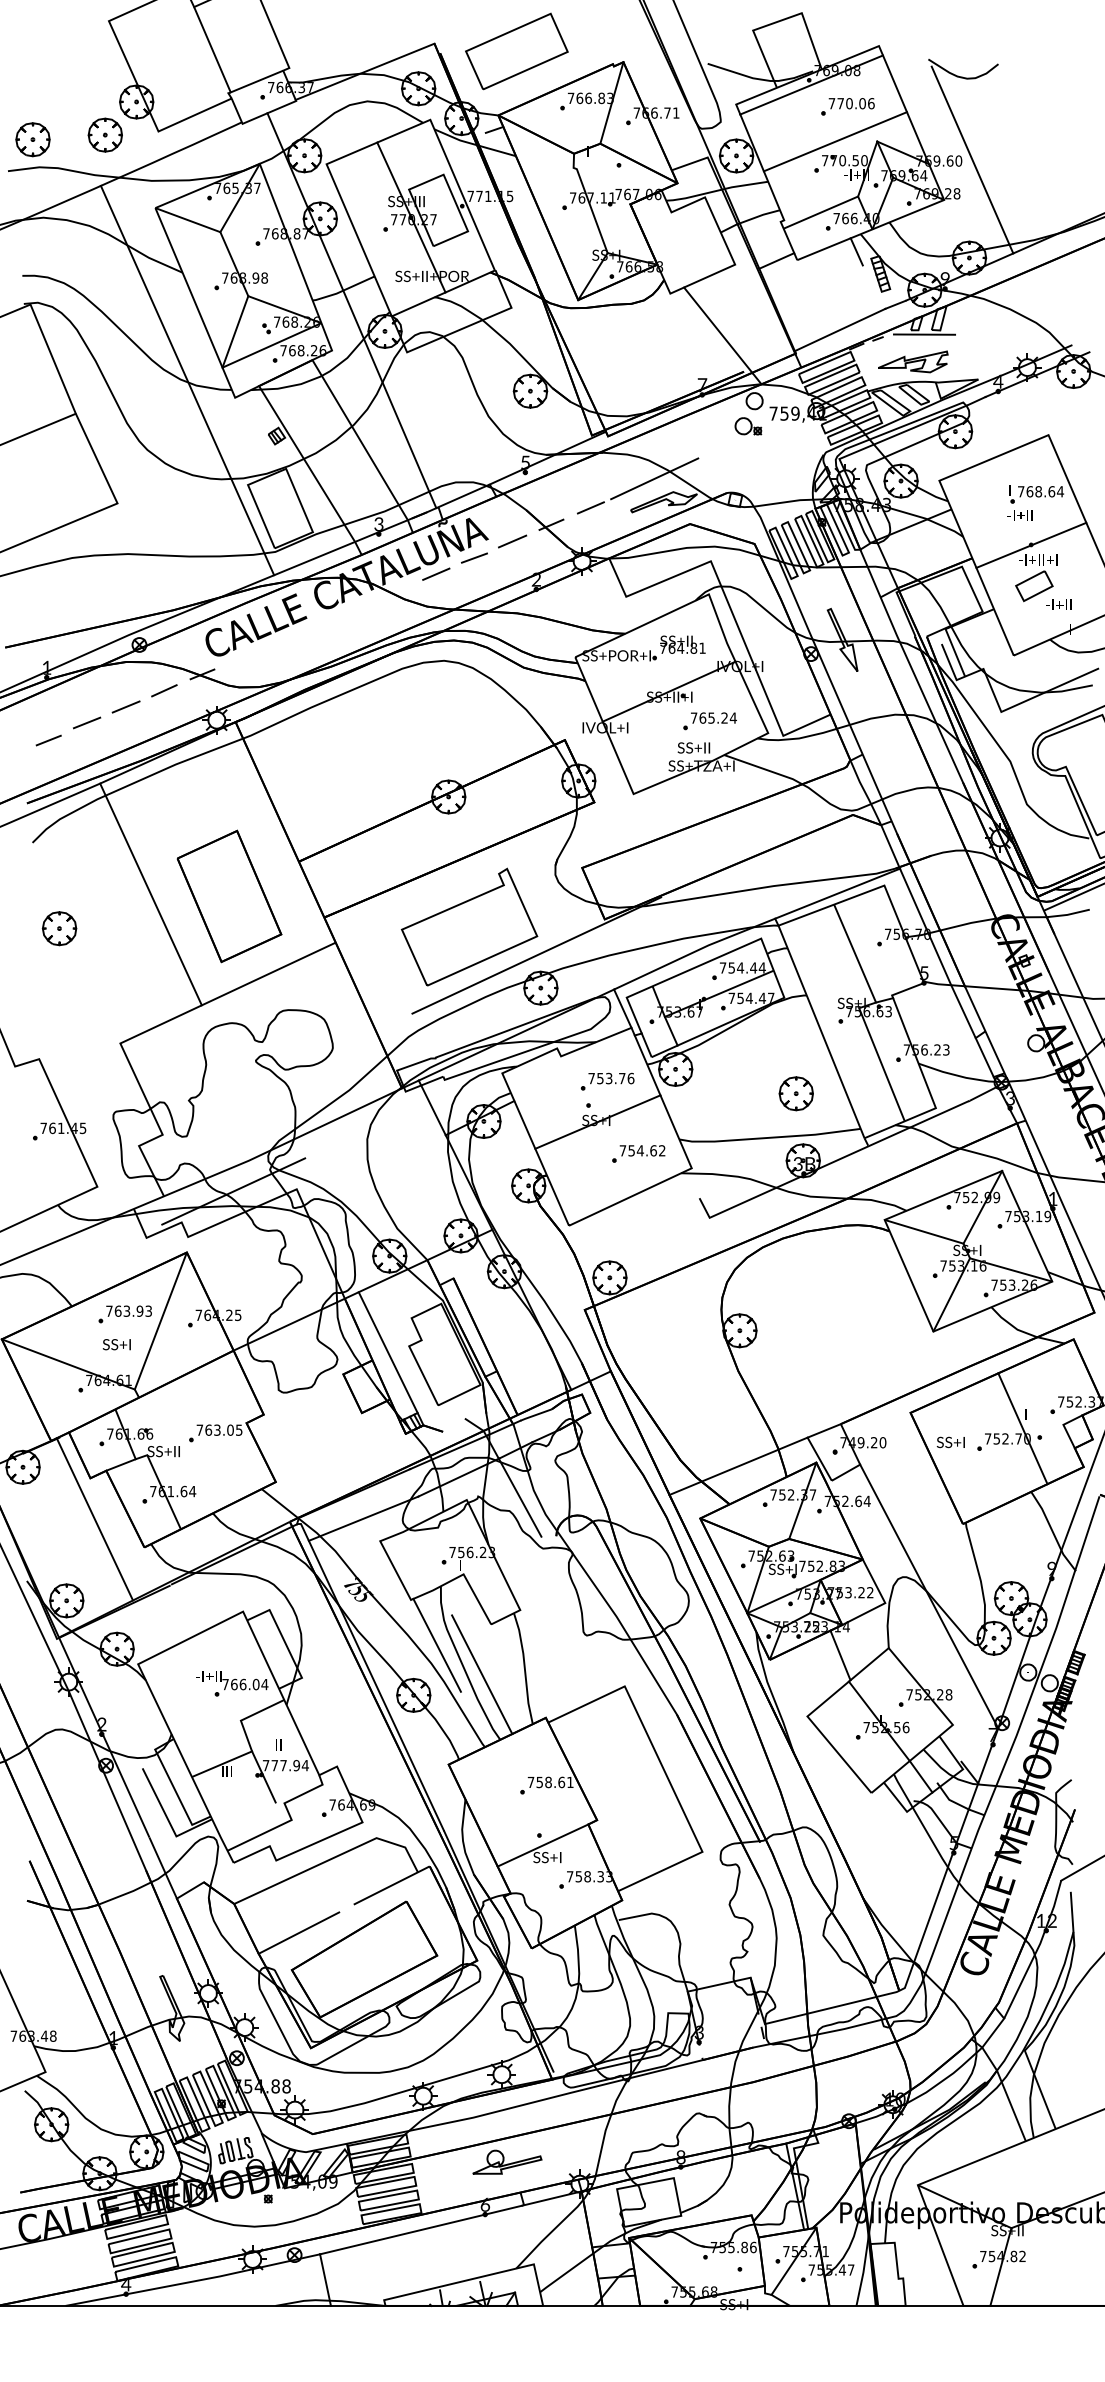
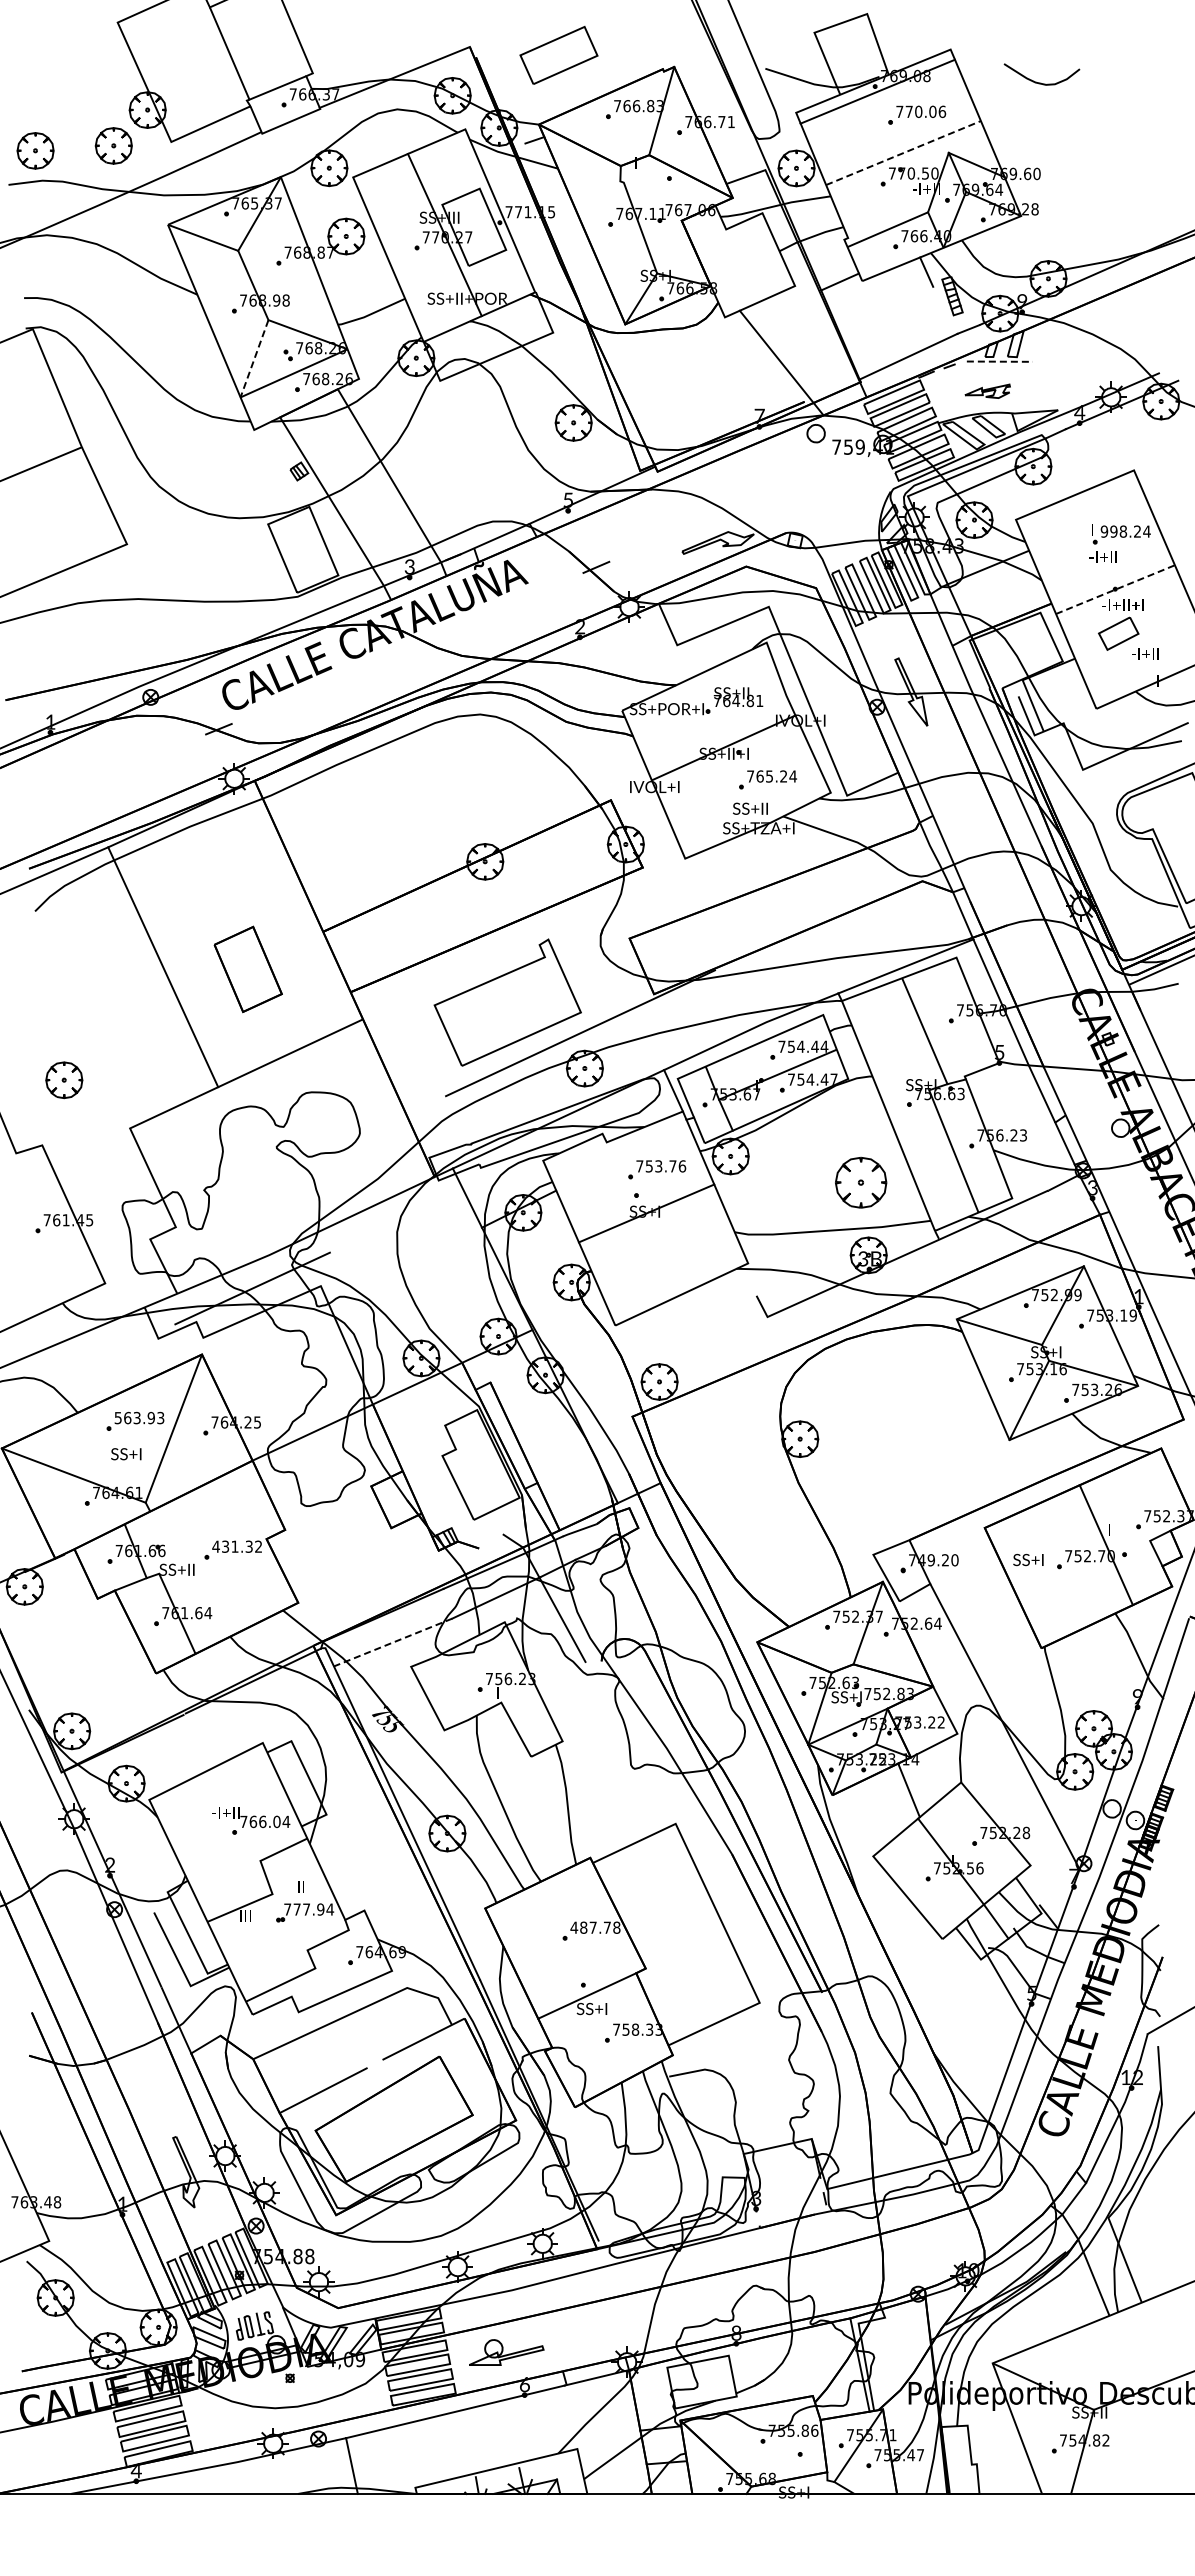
part: (516, 51) -> (558, 55), size x0.7
line: (835, 142) -> (903, 153), solid -> dashed
line: (972, 159) -> (1051, 172), removed
line: (351, 310) -> (380, 335), removed
line: (235, 332) -> (254, 359), solid -> dashed
line: (925, 334) -> (1000, 361), solid -> dashed
part: (913, 362) -> (987, 391), size x0.6
line: (187, 379) -> (202, 410), removed
part: (748, 425) -> (809, 460), removed
line: (654, 478) -> (707, 517), removed
text: (1036, 491) -> (1120, 531), 768.64 -> 998.24
line: (591, 508) -> (639, 549), removed
line: (512, 541) -> (554, 585), removed
line: (1031, 545) -> (1115, 589), solid -> dashed
line: (473, 558) -> (512, 603), removed
line: (436, 573) -> (471, 620), removed
line: (164, 690) -> (177, 746), removed
line: (125, 707) -> (135, 764), removed
line: (86, 722) -> (93, 781), removed
line: (48, 740) -> (52, 800), removed
part: (229, 896) -> (248, 969), size x0.6
part: (59, 928) -> (64, 1080), moved
part: (796, 1093) -> (861, 1182), size x1.4
part: (638, 1153) -> (690, 1247), removed
text: (108, 1311) -> (117, 1418), 763.93 -> 563.93
line: (387, 1352) -> (419, 1462), removed
text: (219, 1429) -> (237, 1546), 763.05 -> 431.32
line: (738, 1466) -> (798, 1585), removed
line: (94, 1518) -> (102, 1642), removed
line: (363, 1518) -> (393, 1642), solid -> dashed
line: (436, 1645) -> (472, 1779), removed
line: (482, 1674) -> (521, 1811), removed
line: (264, 1776) -> (285, 1921), removed
text: (550, 1782) -> (595, 1927), 758.61 -> 487.78
part: (507, 2162) -> (506, 2352), moved

